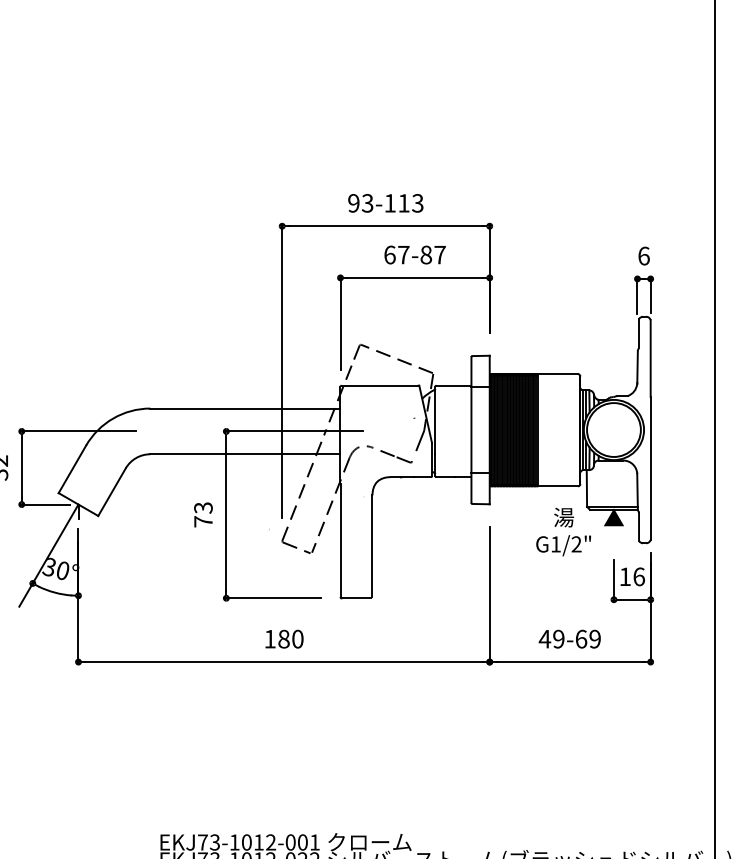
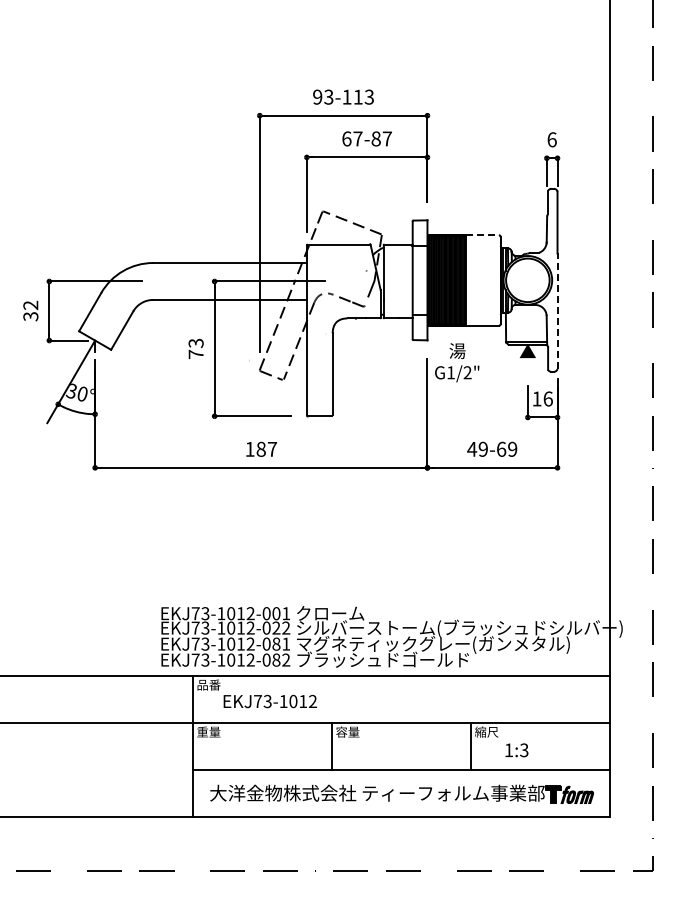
line: (557, 374) -> (482, 235), solid -> dashed
line: (650, 468) -> (557, 311), solid -> dashed
text: (564, 531) -> (457, 362), moved
text: (297, 638) -> (272, 448), 180 -> 187

